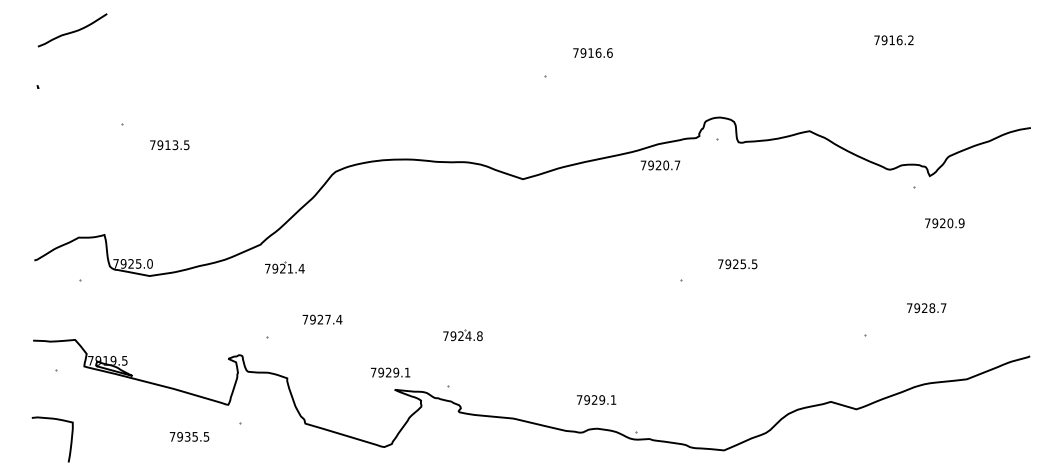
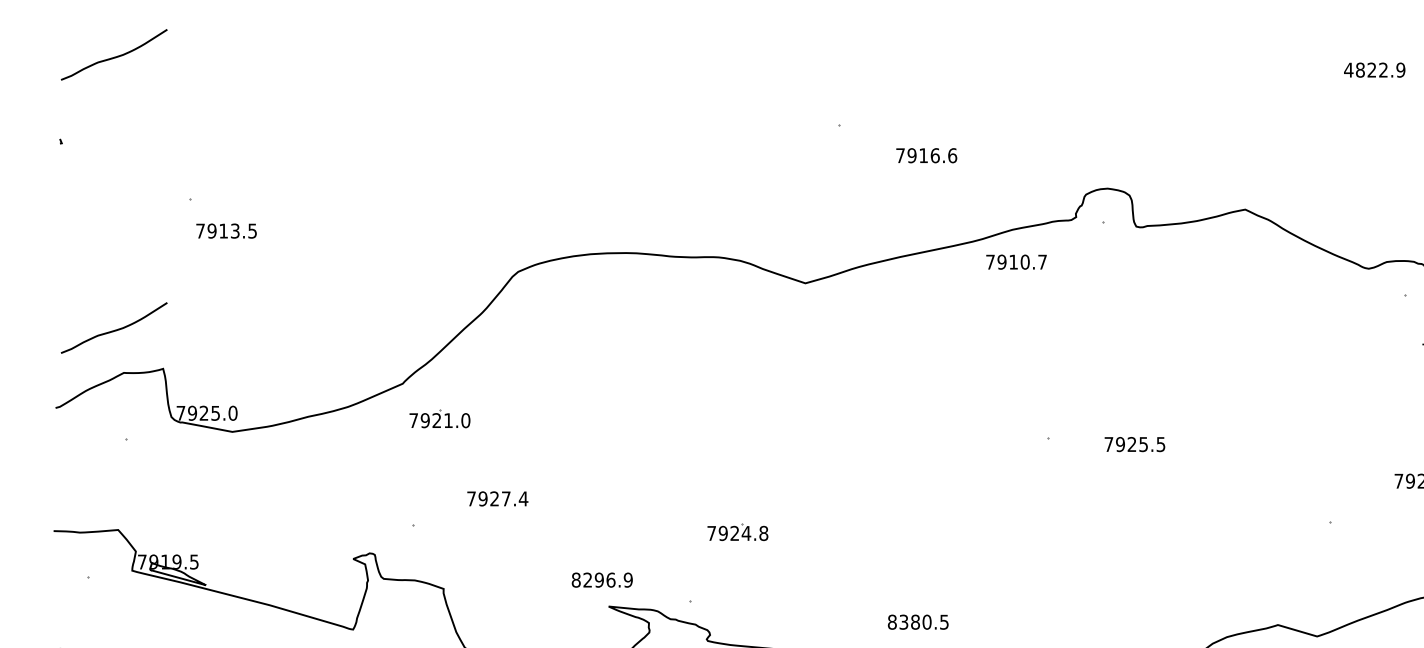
text: (893, 40) -> (1374, 70), 7916.2 -> 4822.9
text: (592, 52) -> (925, 154), moved
text: (169, 145) -> (226, 231), moved
text: (658, 165) -> (1013, 262), 7920.7 -> 7910.7
curve: (72, 209) -> (114, 329), added
text: (737, 264) -> (1134, 444), moved
text: (301, 268) -> (465, 420), 7921.4 -> 7921.0
part: (462, 335) -> (737, 532), moved
text: (390, 372) -> (602, 579), 7929.1 -> 8296.9
text: (596, 399) -> (918, 621), 7929.1 -> 8380.5

